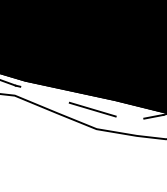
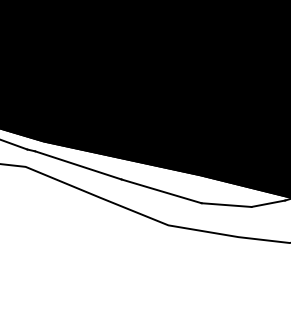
line: (44, 94) -> (77, 164), added
line: (129, 117) -> (225, 205), added

